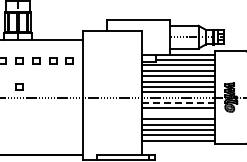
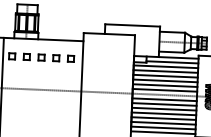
part: (19, 86) -> (25, 79), removed
line: (178, 103) -> (164, 100), dashed -> solid
line: (178, 113) -> (164, 108), added

